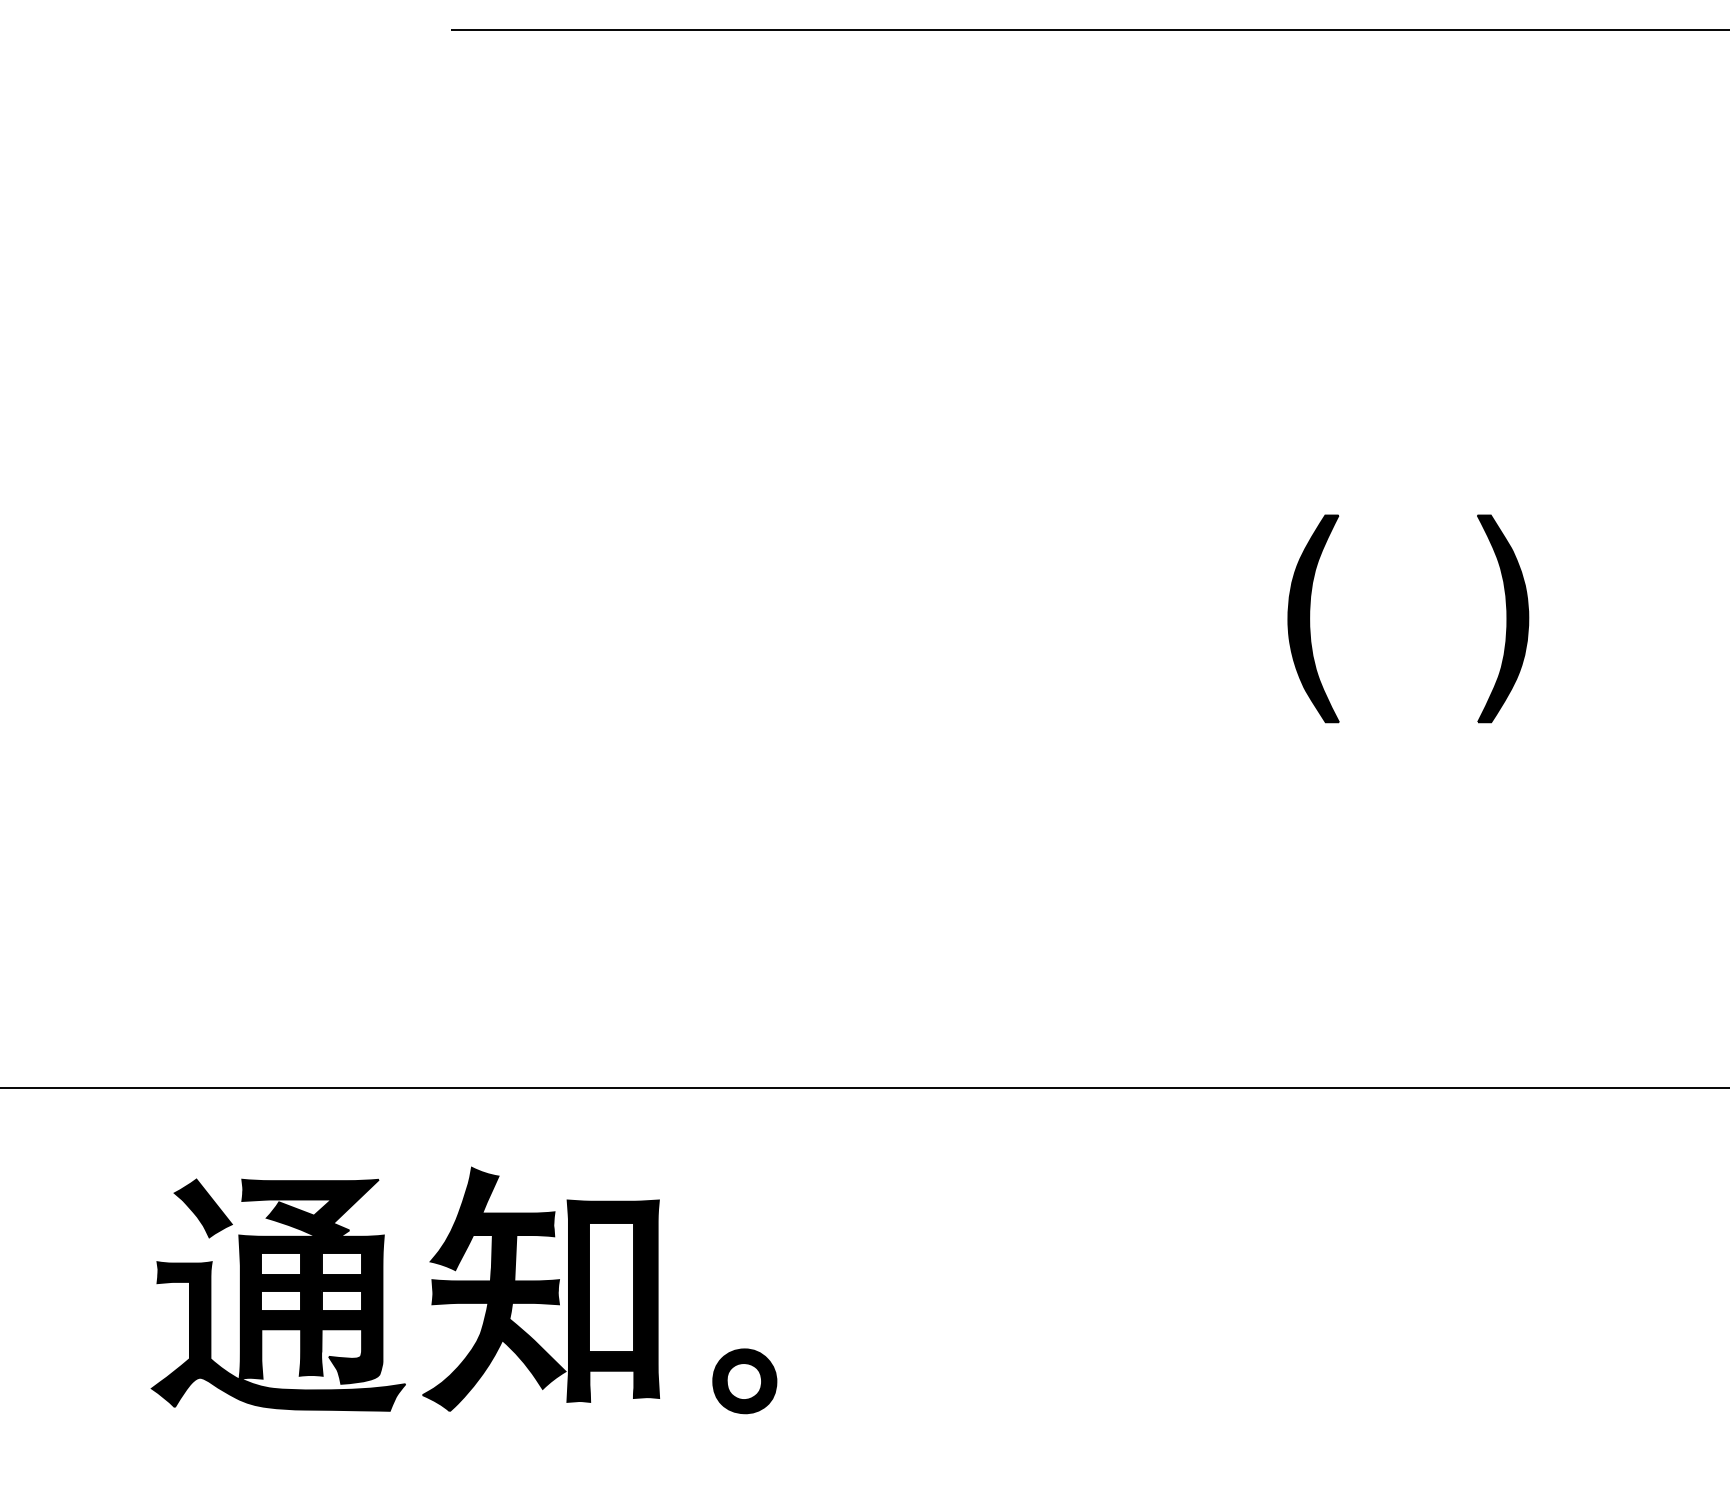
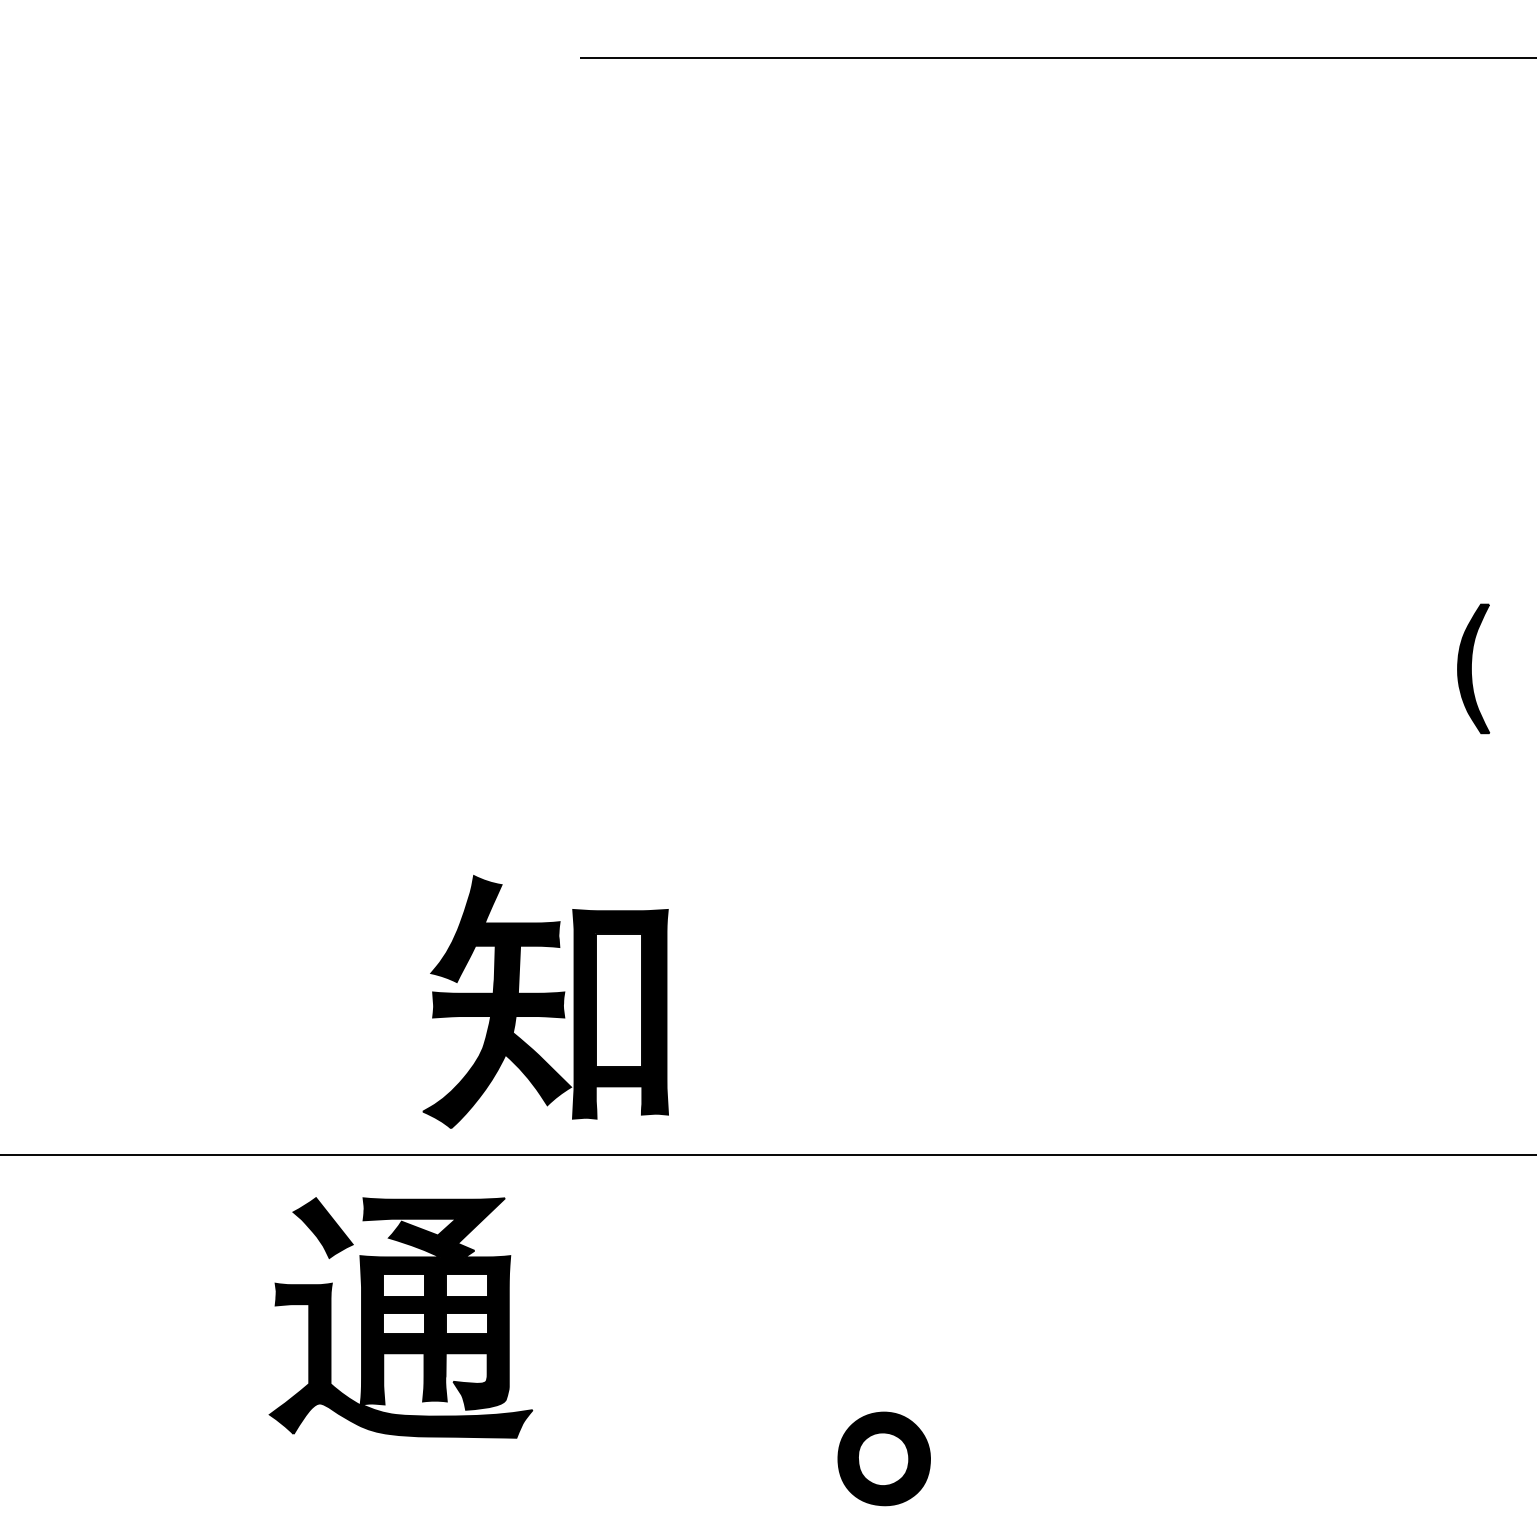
part: (1313, 618) -> (1473, 668), size x0.6
part: (541, 1288) -> (546, 1001), moved
part: (277, 1294) -> (400, 1317), moved
part: (744, 1381) -> (883, 1459), size x1.4

